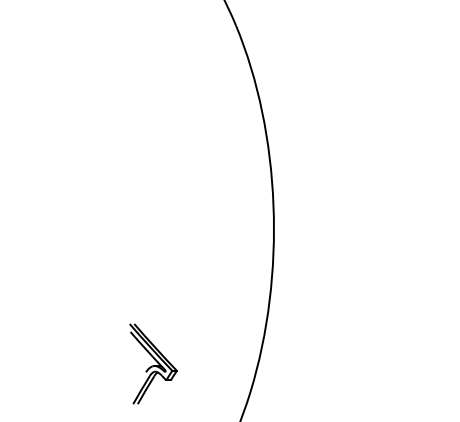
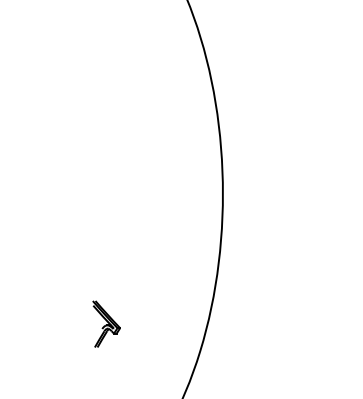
part: (153, 363) -> (106, 323), size x0.6

